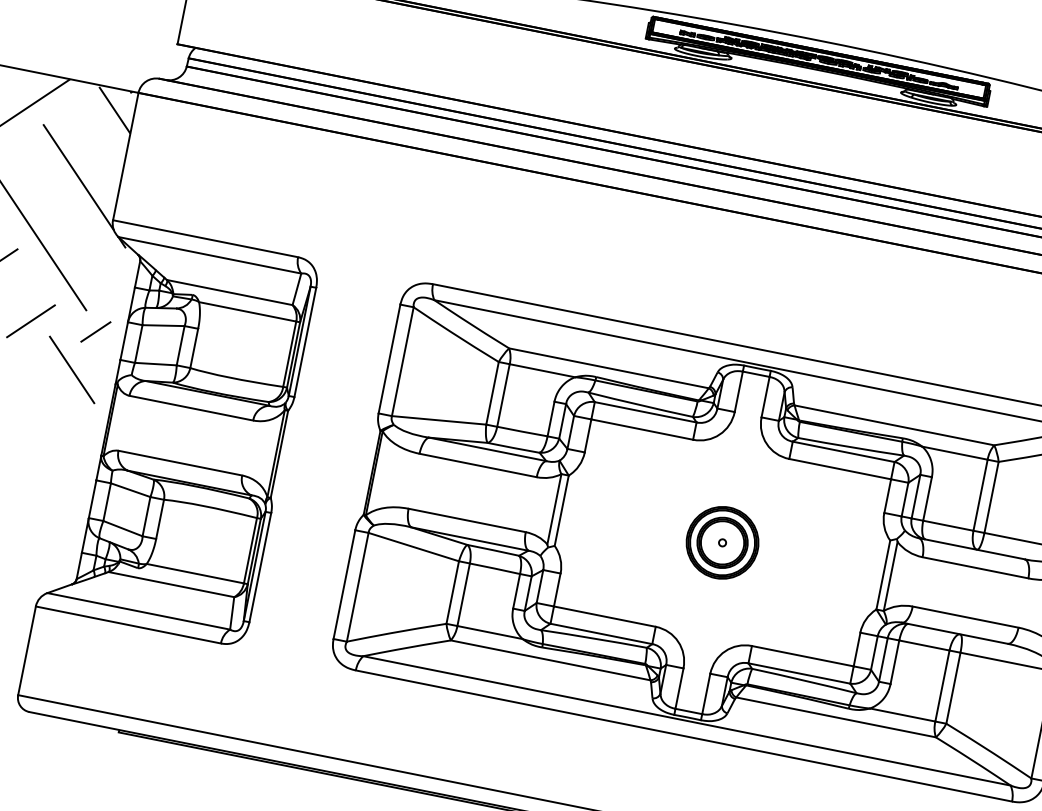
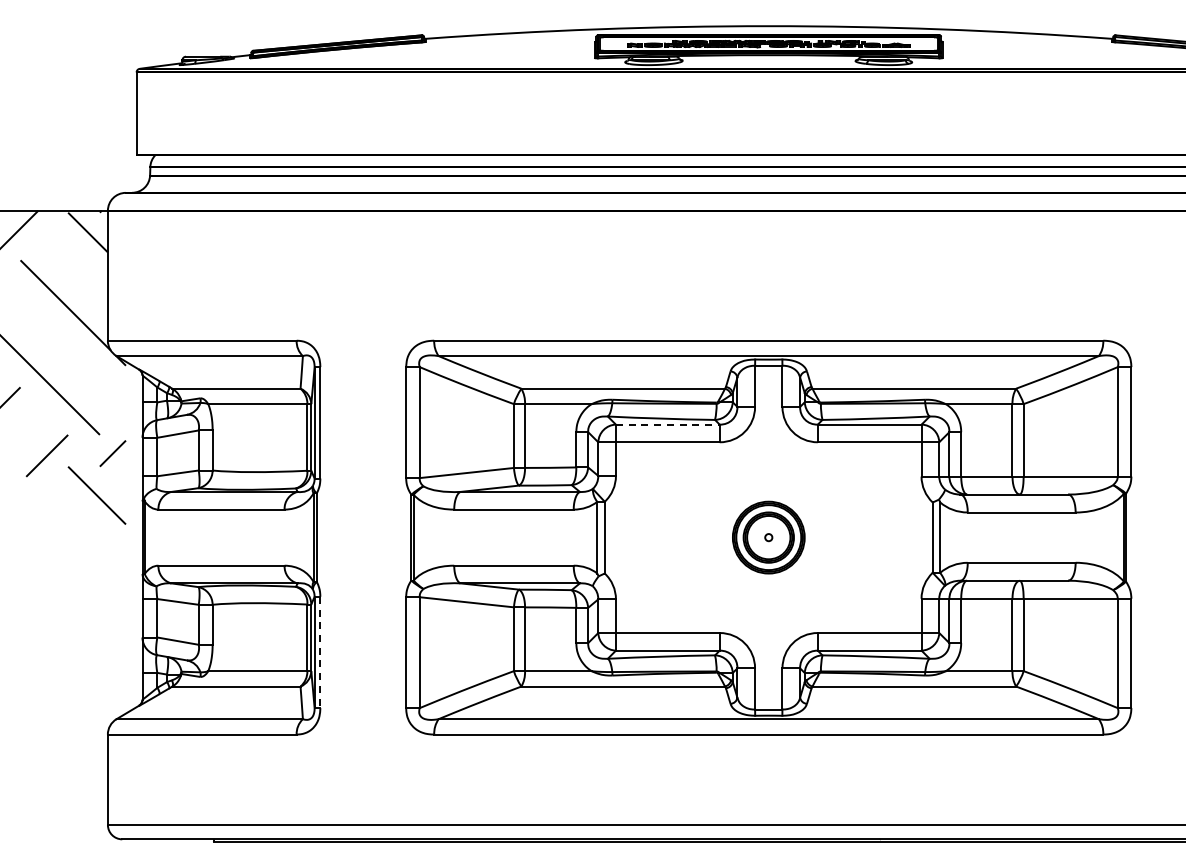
line: (645, 412) -> (667, 424), solid -> dashed
line: (260, 567) -> (320, 652), solid -> dashed

